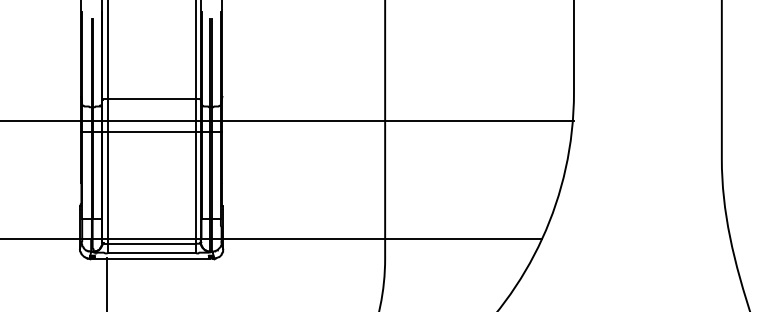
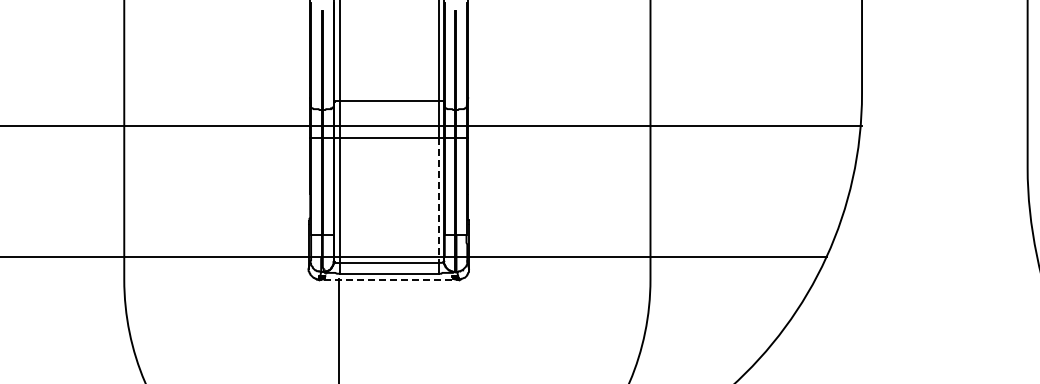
line: (195, 188) -> (438, 200), solid -> dashed
line: (152, 258) -> (389, 279), solid -> dashed

